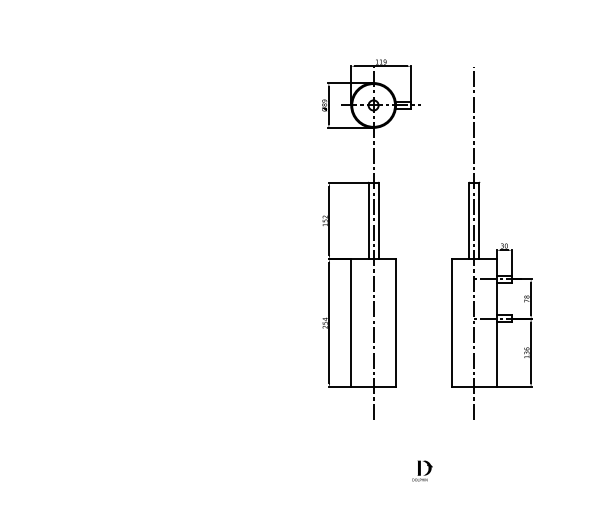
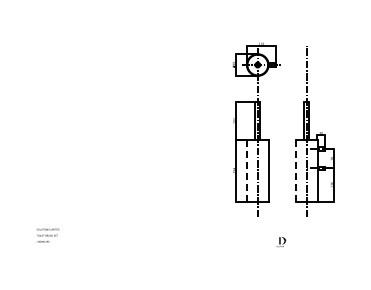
line: (350, 325) -> (246, 171), solid -> dashed
line: (451, 325) -> (295, 171), solid -> dashed

